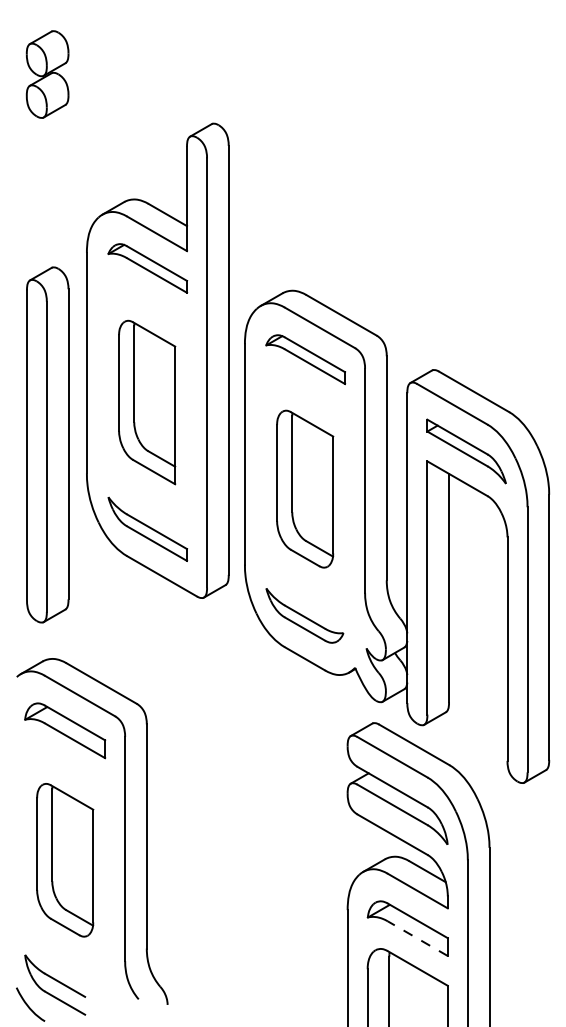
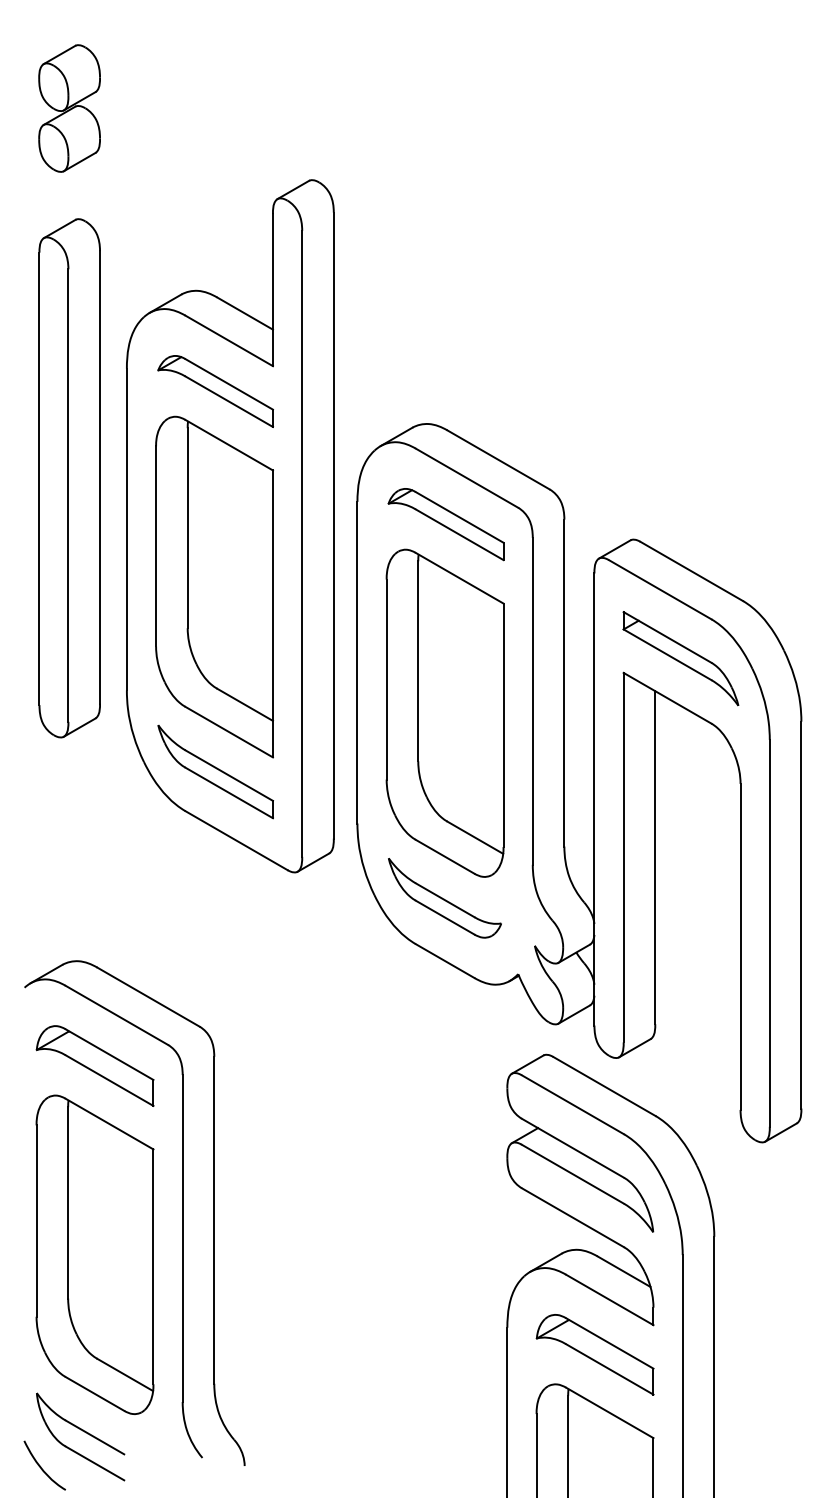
part: (147, 402) -> (215, 587), size x1.43
part: (47, 444) -> (69, 477), moved
part: (305, 489) -> (445, 713), size x1.43
part: (65, 860) -> (95, 1255), size x1.43
line: (417, 938) -> (609, 1369), dashed -> solid

